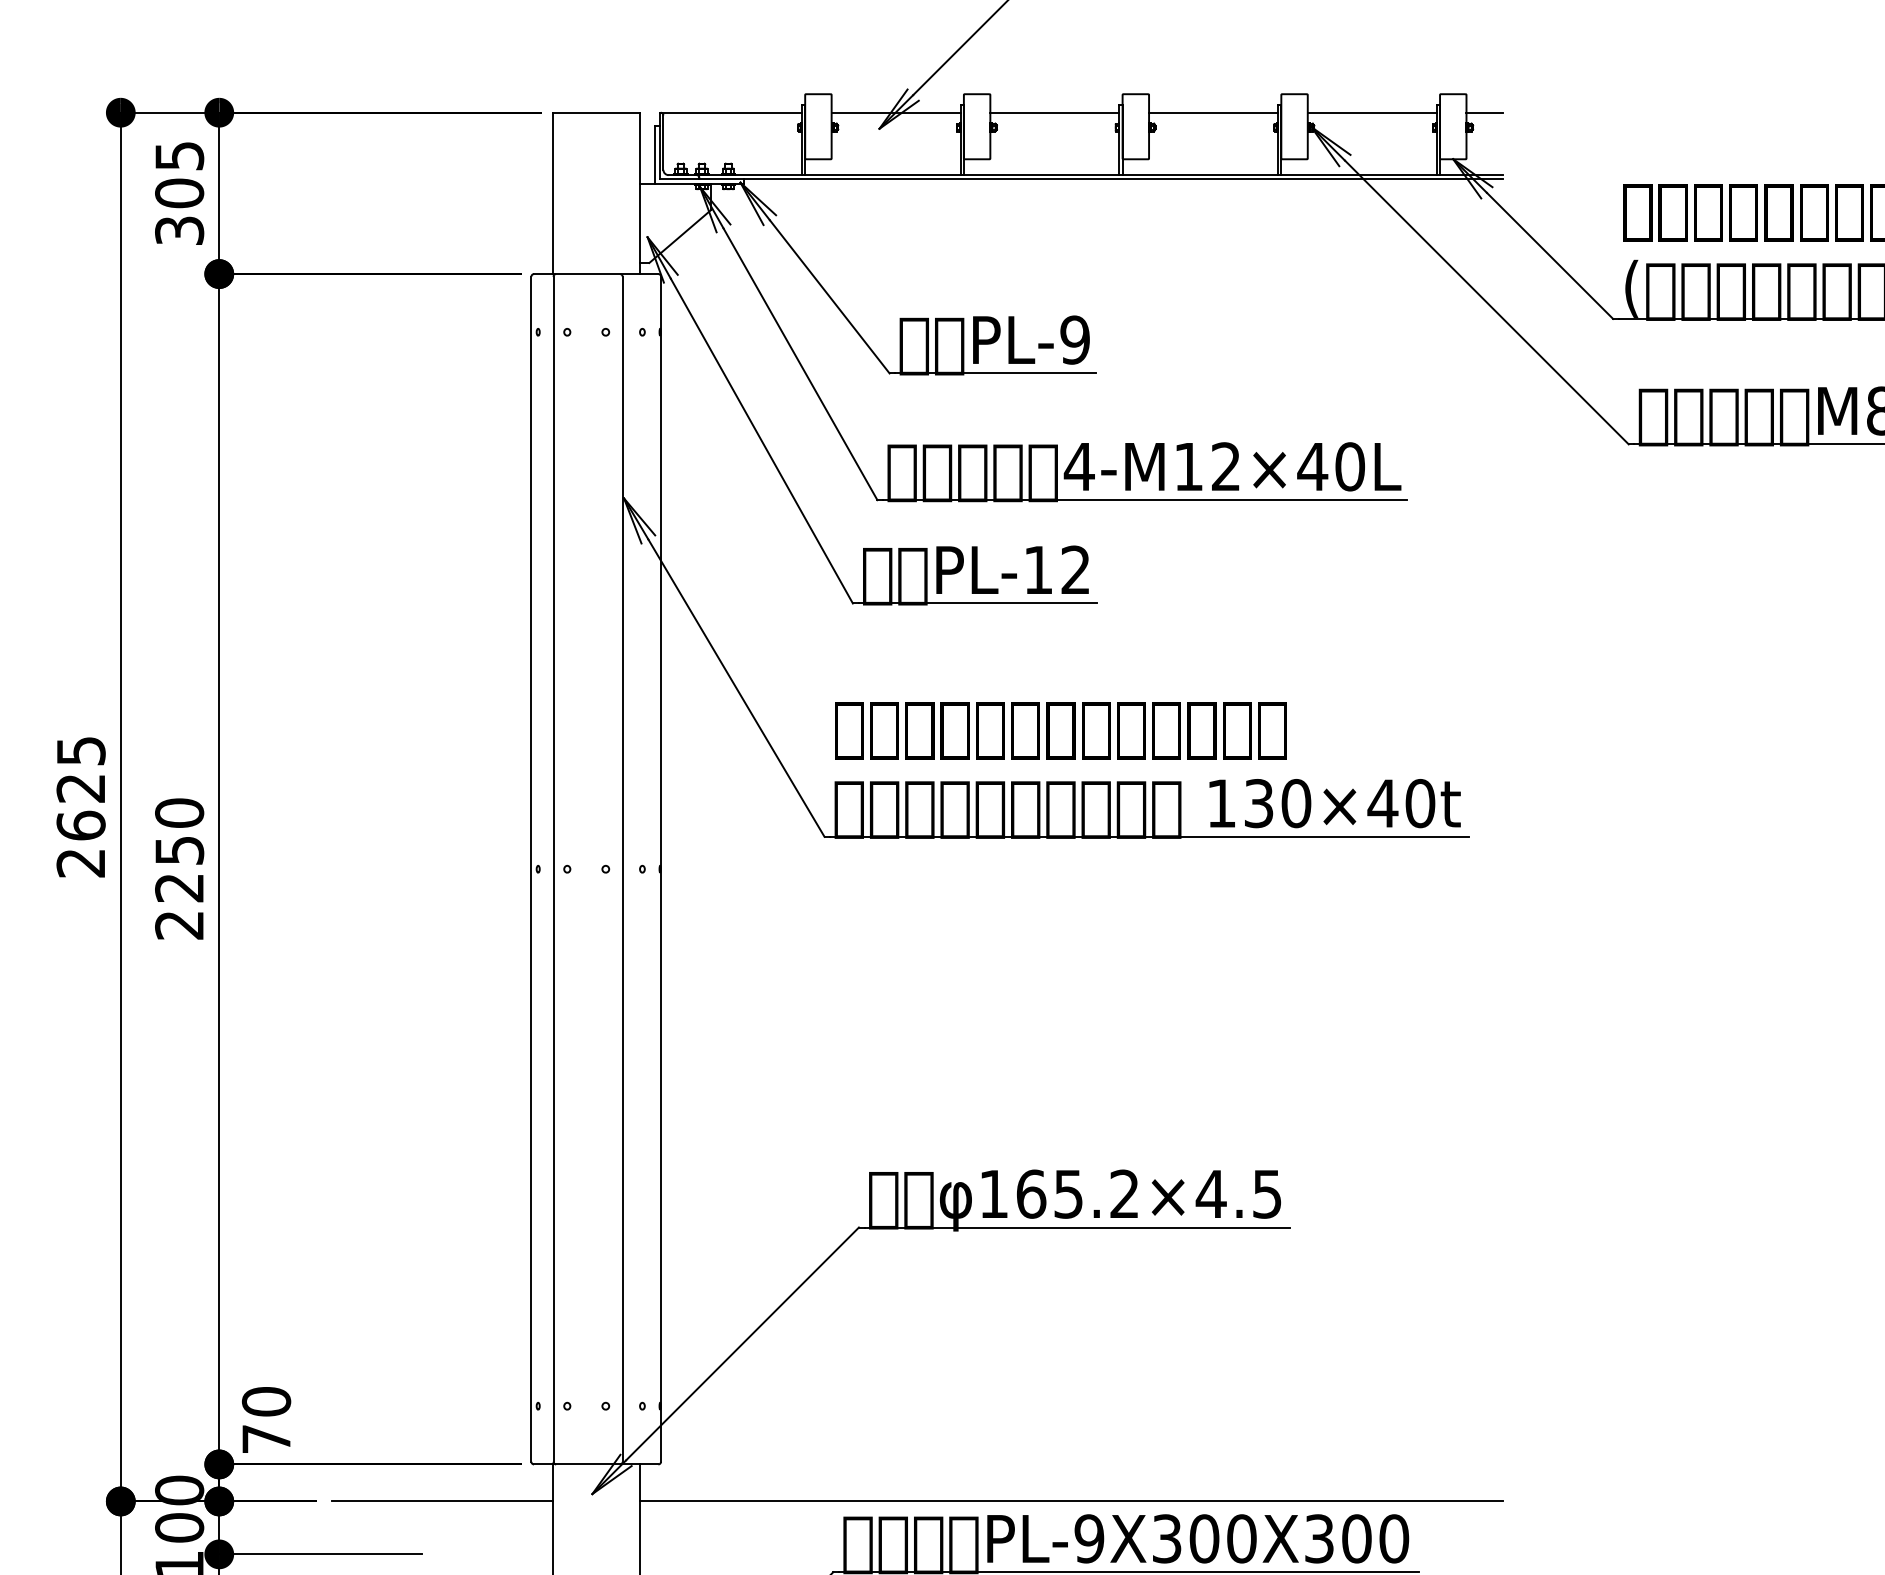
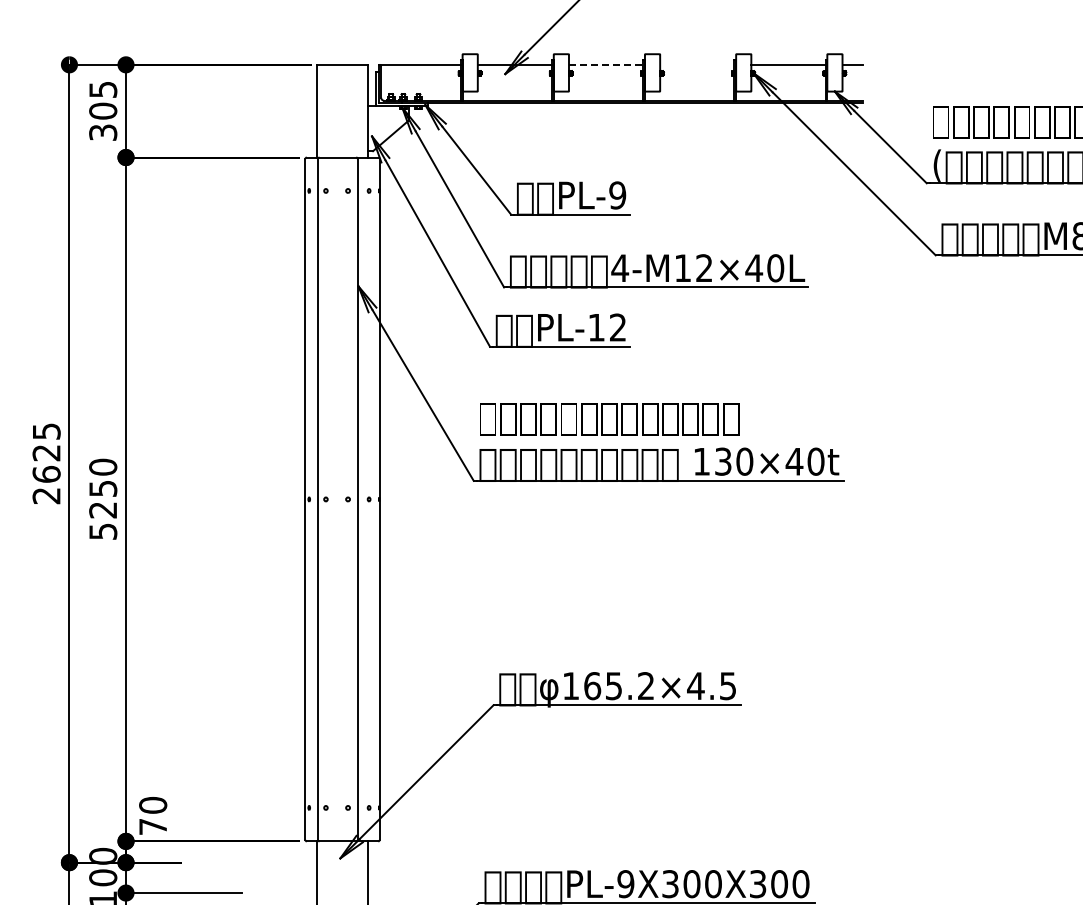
line: (1055, 112) -> (606, 64), solid -> dashed
line: (1214, 112) -> (697, 64), removed
text: (180, 925) -> (103, 531), 2250 -> 5250
line: (441, 1501) -> (253, 862), removed
line: (1071, 1501) -> (615, 862), removed

